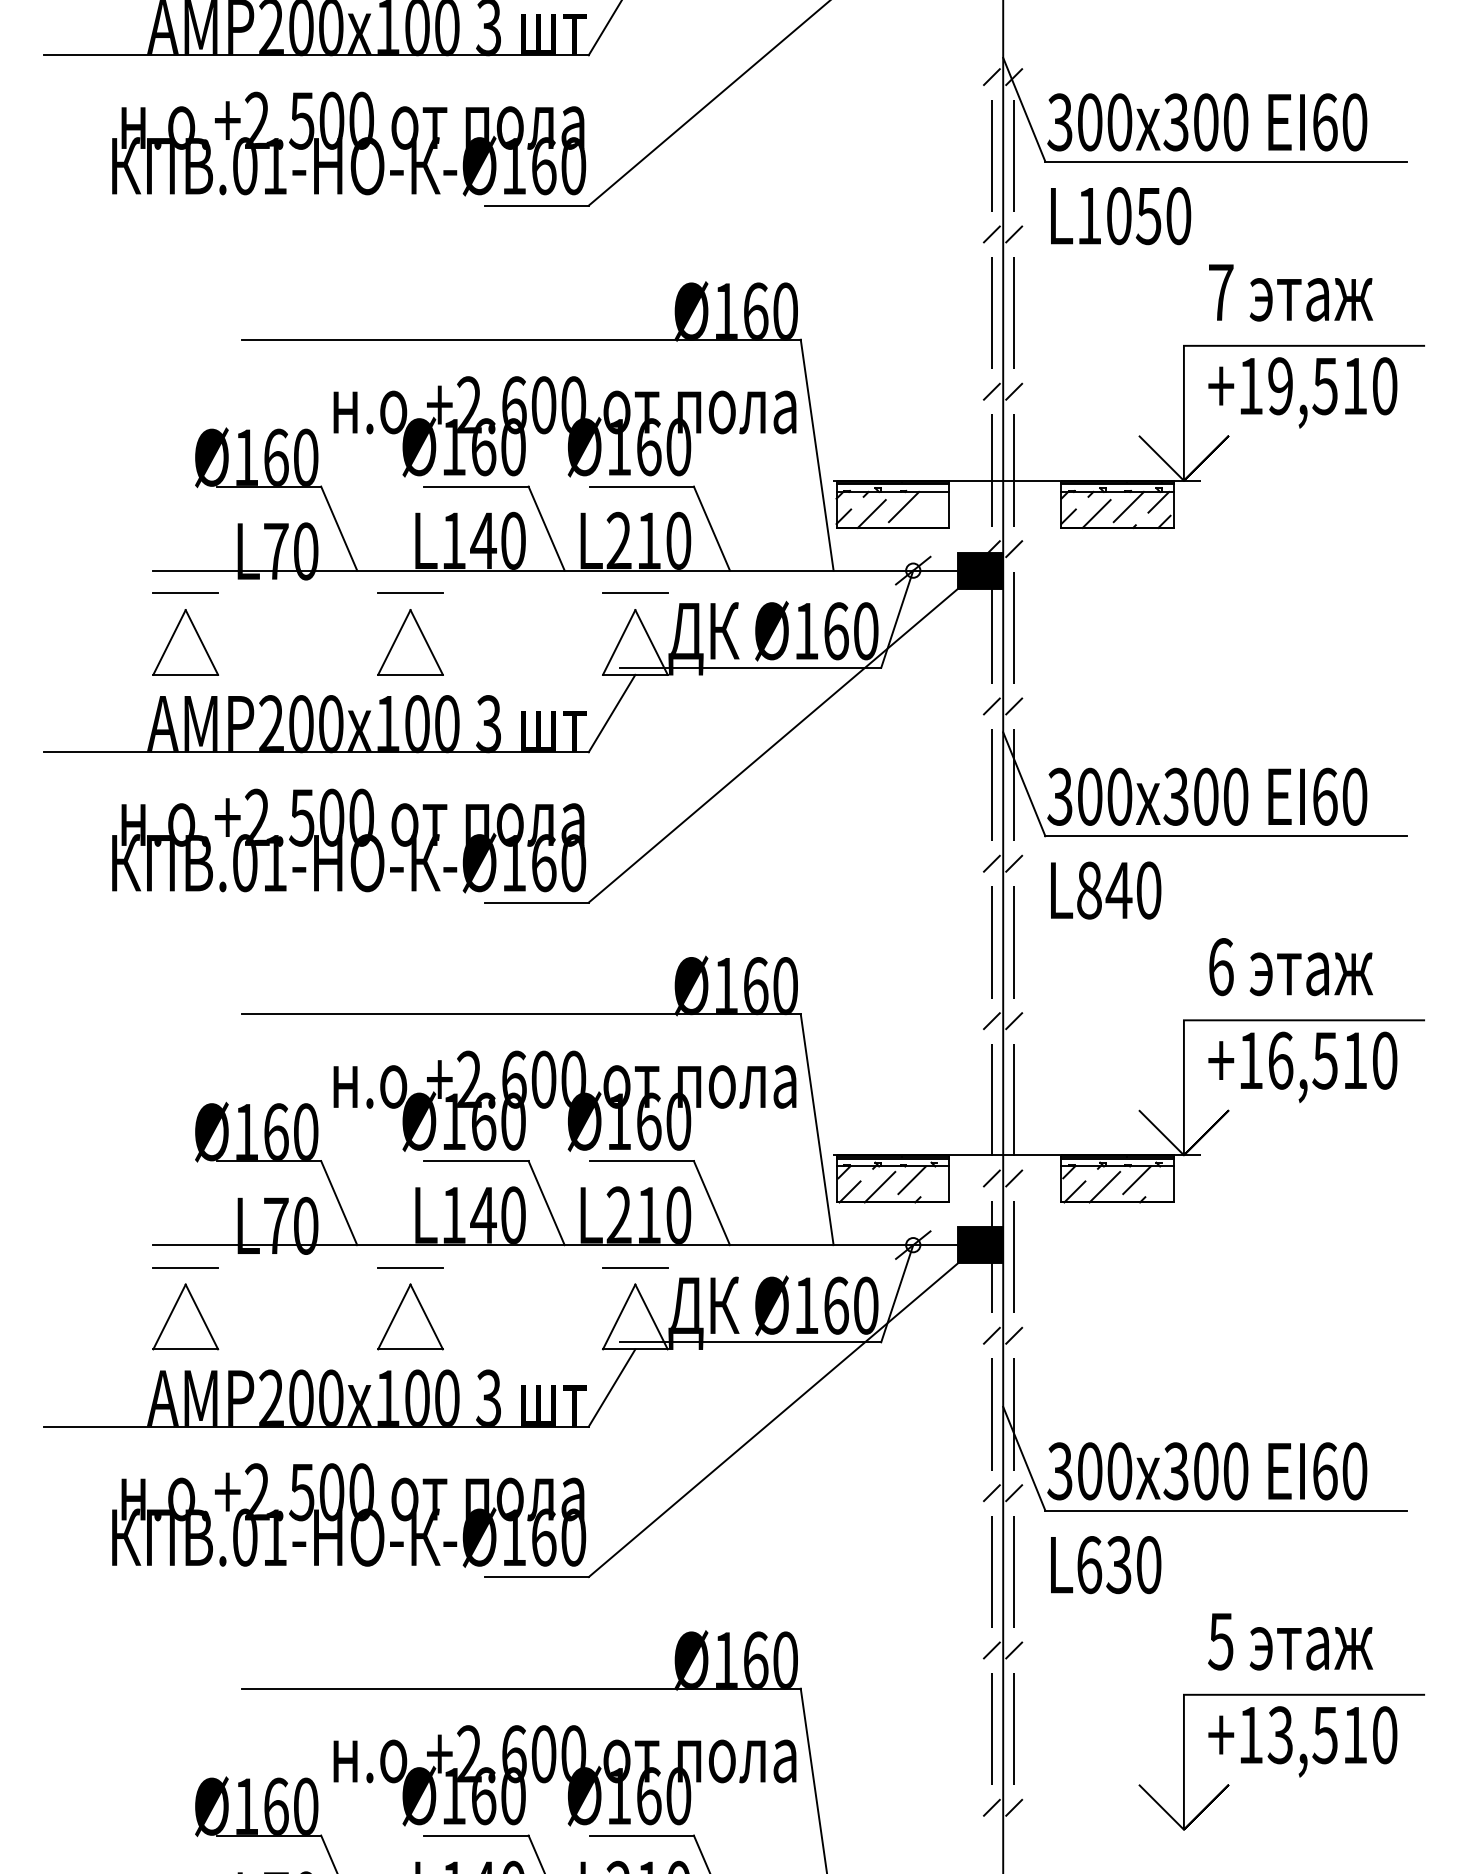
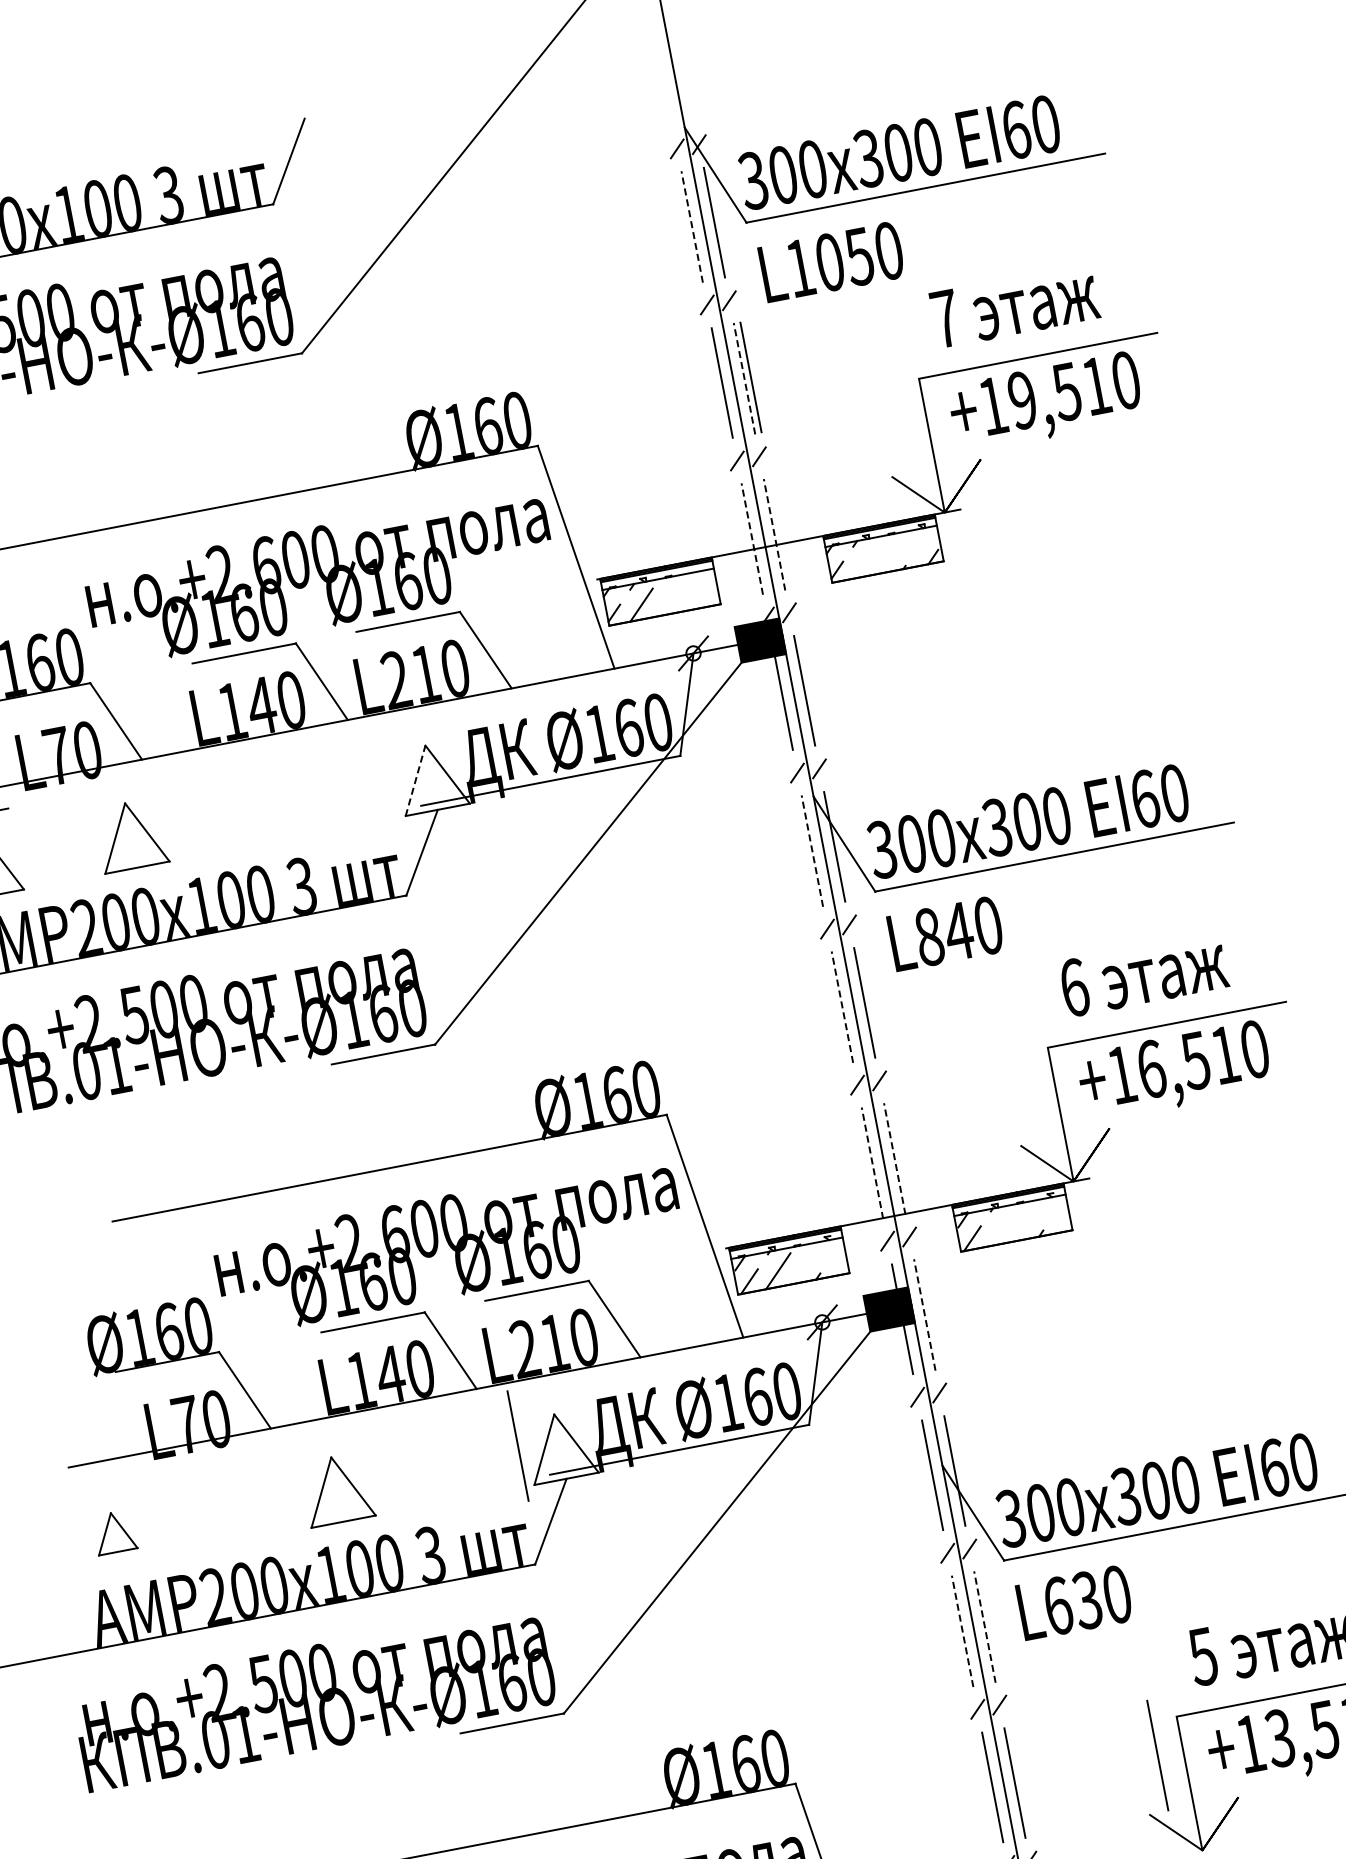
line: (991, 155) -> (691, 226), solid -> dashed
line: (1014, 312) -> (744, 378), solid -> dashed
line: (1020, 312) -> (750, 376), added
line: (991, 469) -> (751, 538), solid -> dashed
line: (1014, 469) -> (774, 533), solid -> dashed
line: (1158, 501) -> (923, 538), removed
line: (903, 506) -> (671, 591), removed
line: (1128, 506) -> (894, 548), removed
line: (1096, 513) -> (864, 561), removed
line: (410, 593) -> (199, 772), removed
line: (635, 593) -> (422, 729), removed
part: (410, 642) -> (131, 835), moved
line: (619, 642) -> (415, 780), solid -> dashed
line: (991, 784) -> (811, 850), solid -> dashed
line: (991, 941) -> (841, 1006), solid -> dashed
line: (991, 1099) -> (872, 1162), solid -> dashed
line: (1014, 1099) -> (894, 1158), solid -> dashed
line: (911, 1180) -> (808, 1258), removed
line: (1136, 1180) -> (1031, 1215), removed
line: (1104, 1186) -> (1000, 1227), removed
line: (1014, 1256) -> (924, 1314), solid -> dashed
line: (185, 1267) -> (104, 1483), removed
line: (410, 1267) -> (327, 1440), removed
line: (635, 1267) -> (551, 1397), removed
line: (593, 1308) -> (517, 1446), added
part: (185, 1316) -> (114, 1532), size x0.6
line: (991, 1571) -> (962, 1631), solid -> dashed
line: (1014, 1571) -> (985, 1626), solid -> dashed
line: (1157, 1728) -> (1156, 1755), added

